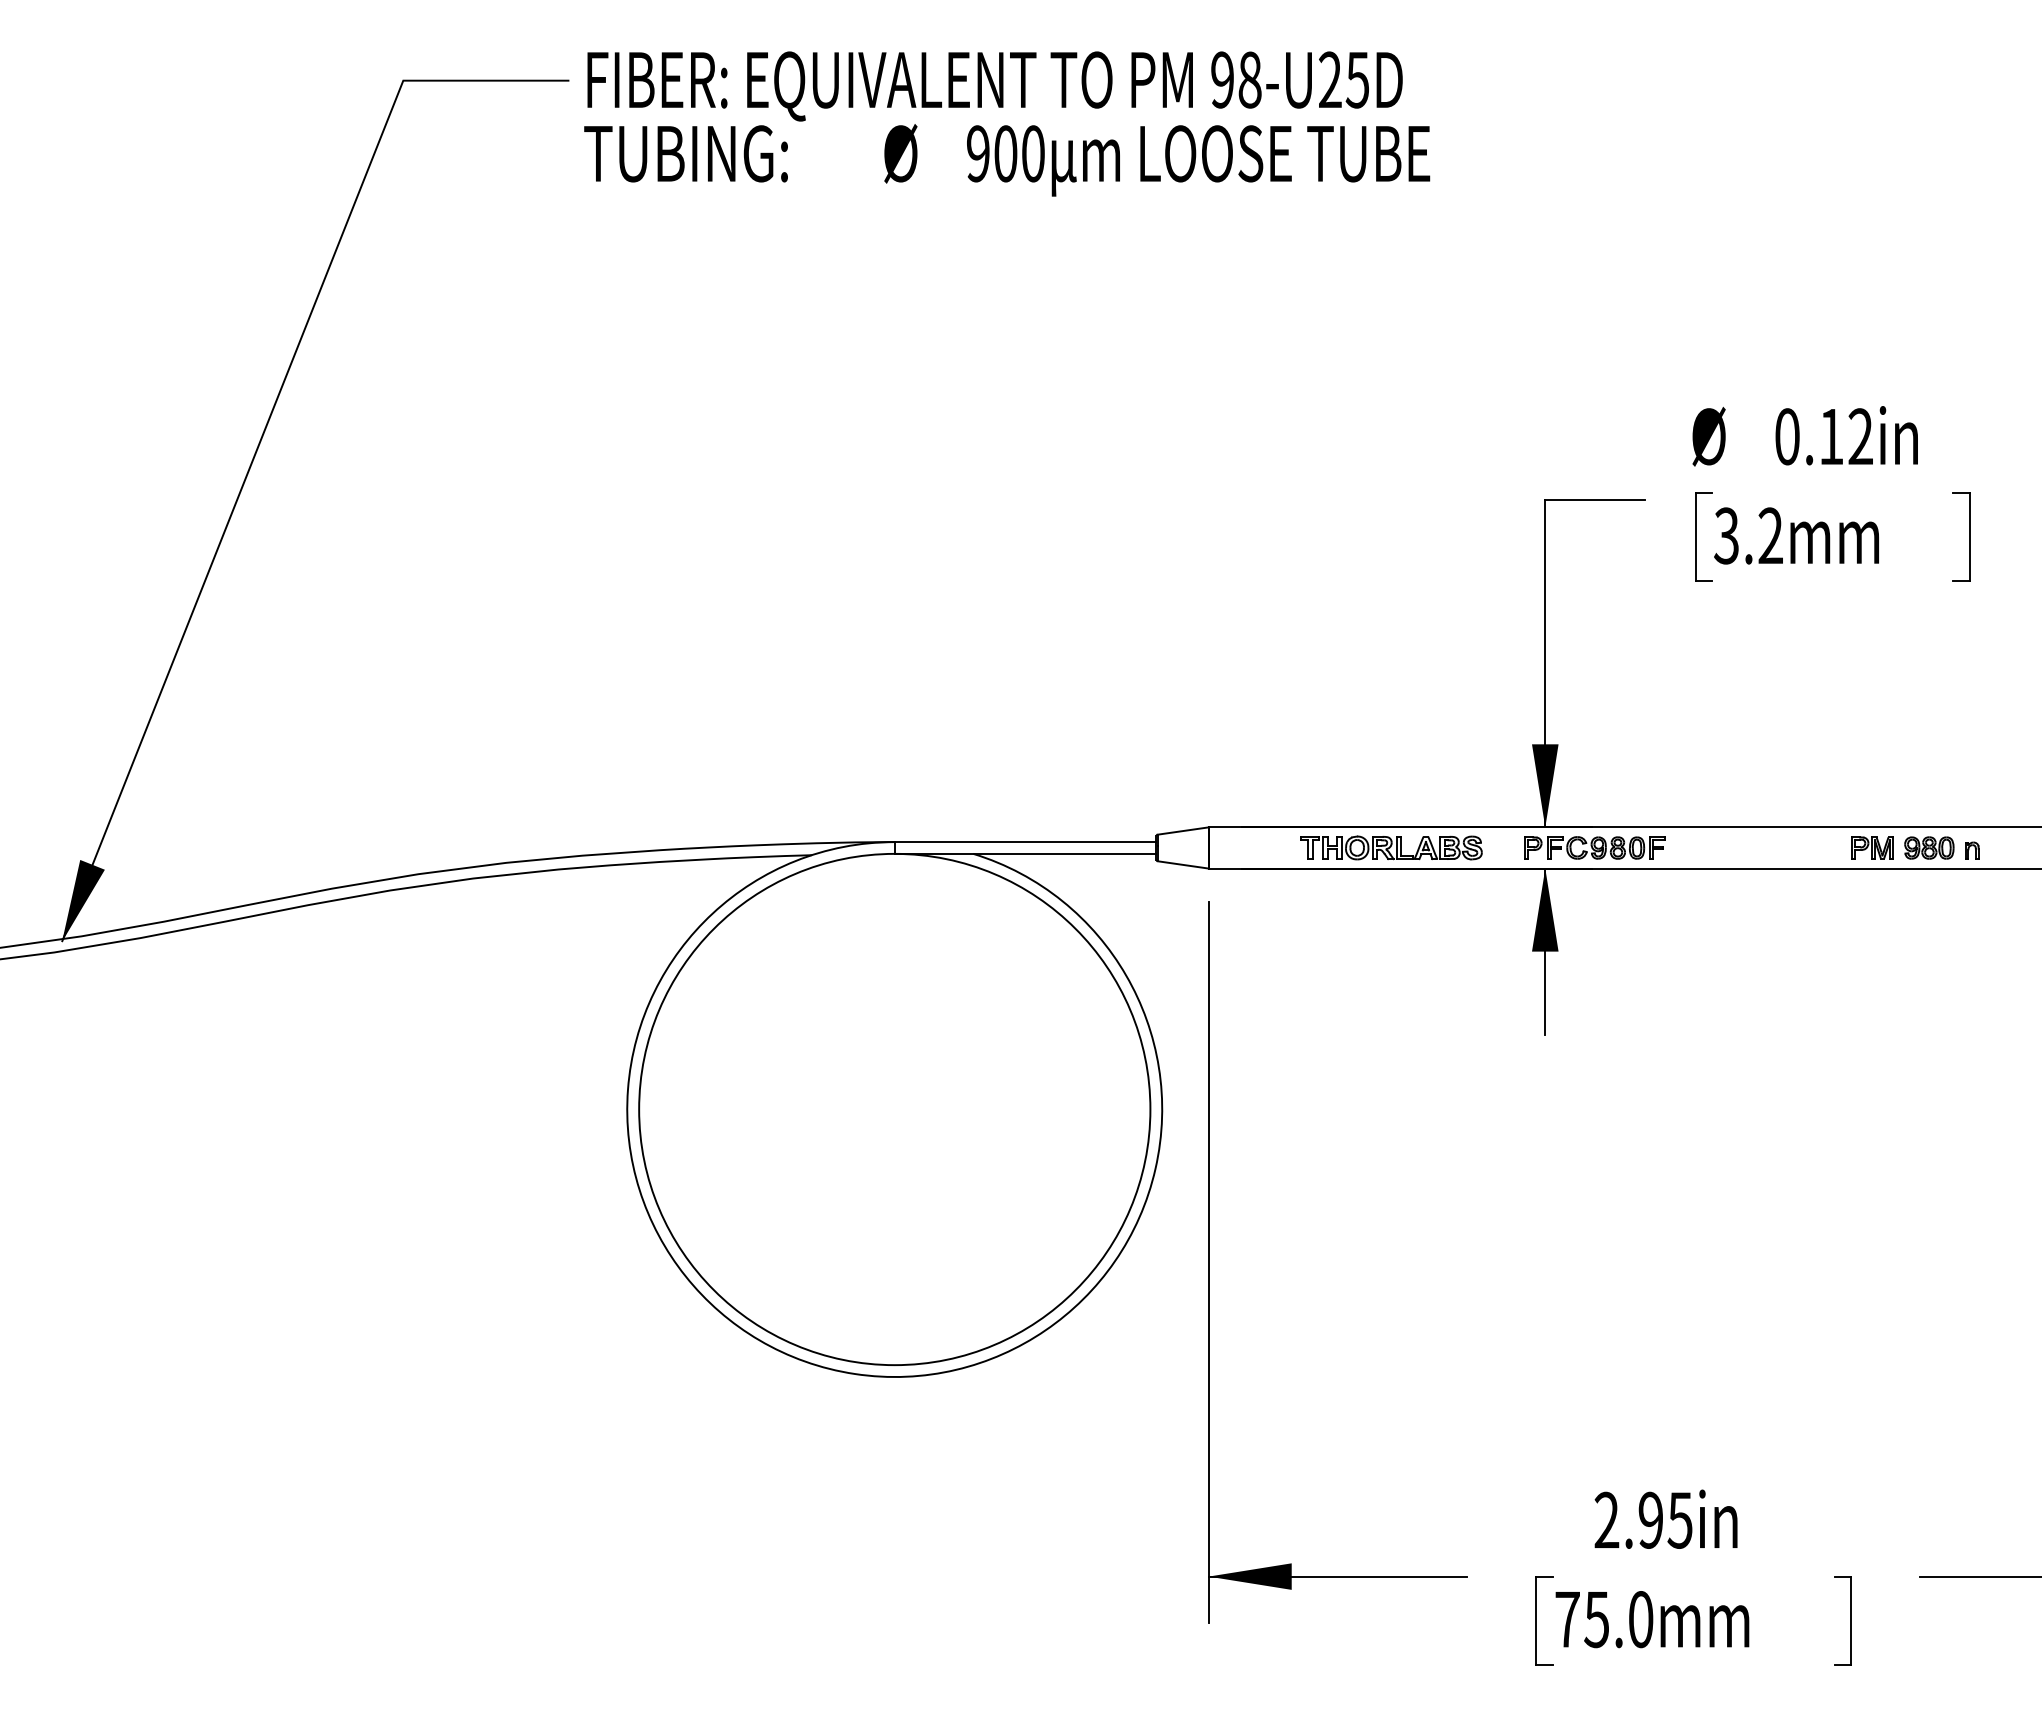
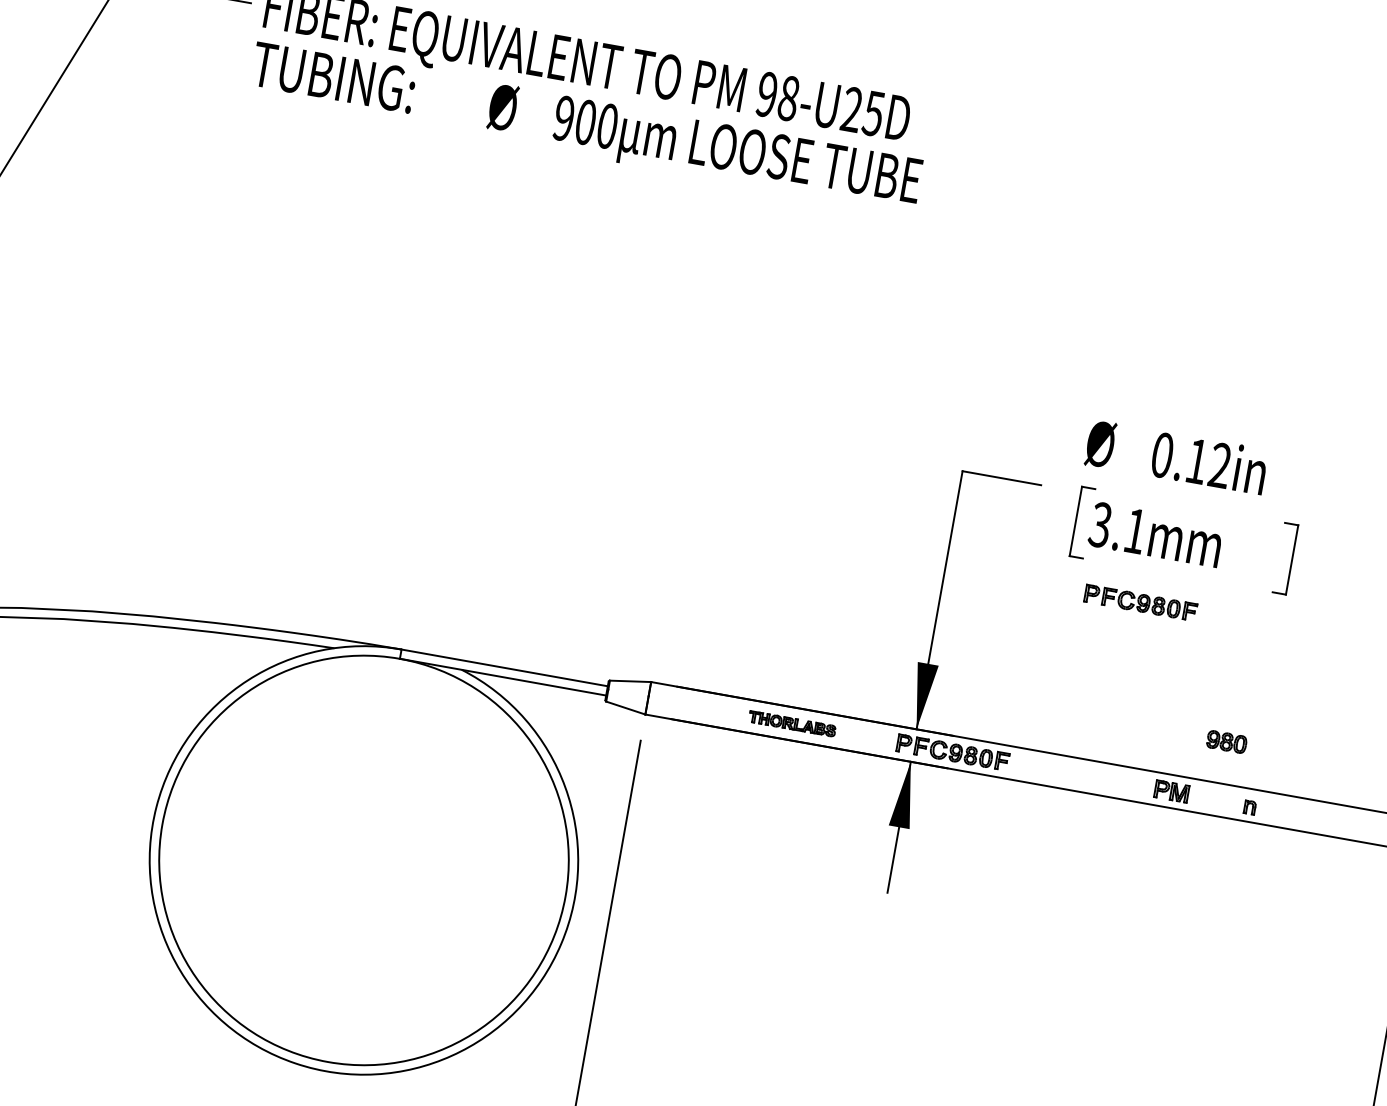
text: (1770, 535) -> (1135, 530), 3.2mm -> 3.1mm
part: (1792, 622) -> (1140, 602), added
part: (1391, 847) -> (792, 723), size x0.6
part: (1929, 847) -> (1227, 741), moved

